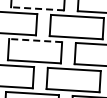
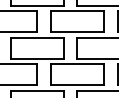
line: (37, 8) -> (37, 5), dashed -> solid
line: (36, 40) -> (37, 37), dashed -> solid

